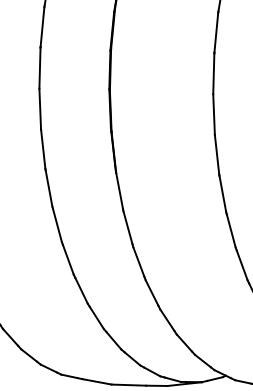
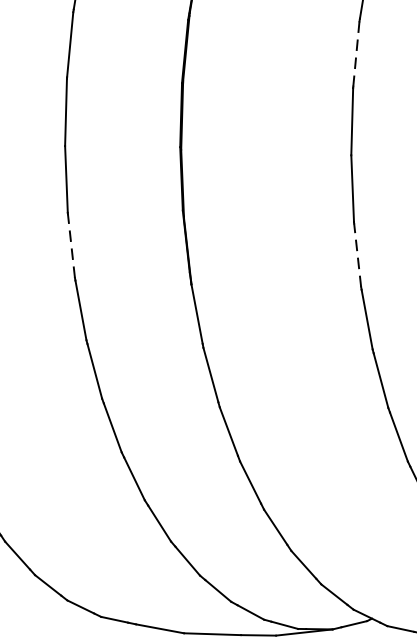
line: (216, 32) -> (356, 53), solid -> dashed
line: (43, 148) -> (71, 244), solid -> dashed
line: (217, 154) -> (358, 254), solid -> dashed

